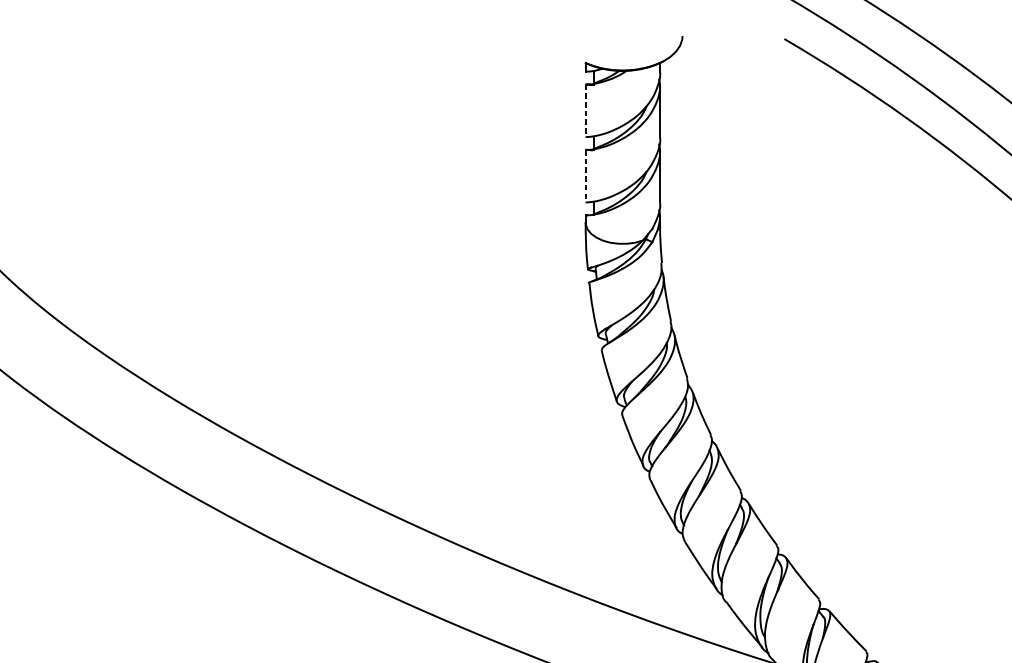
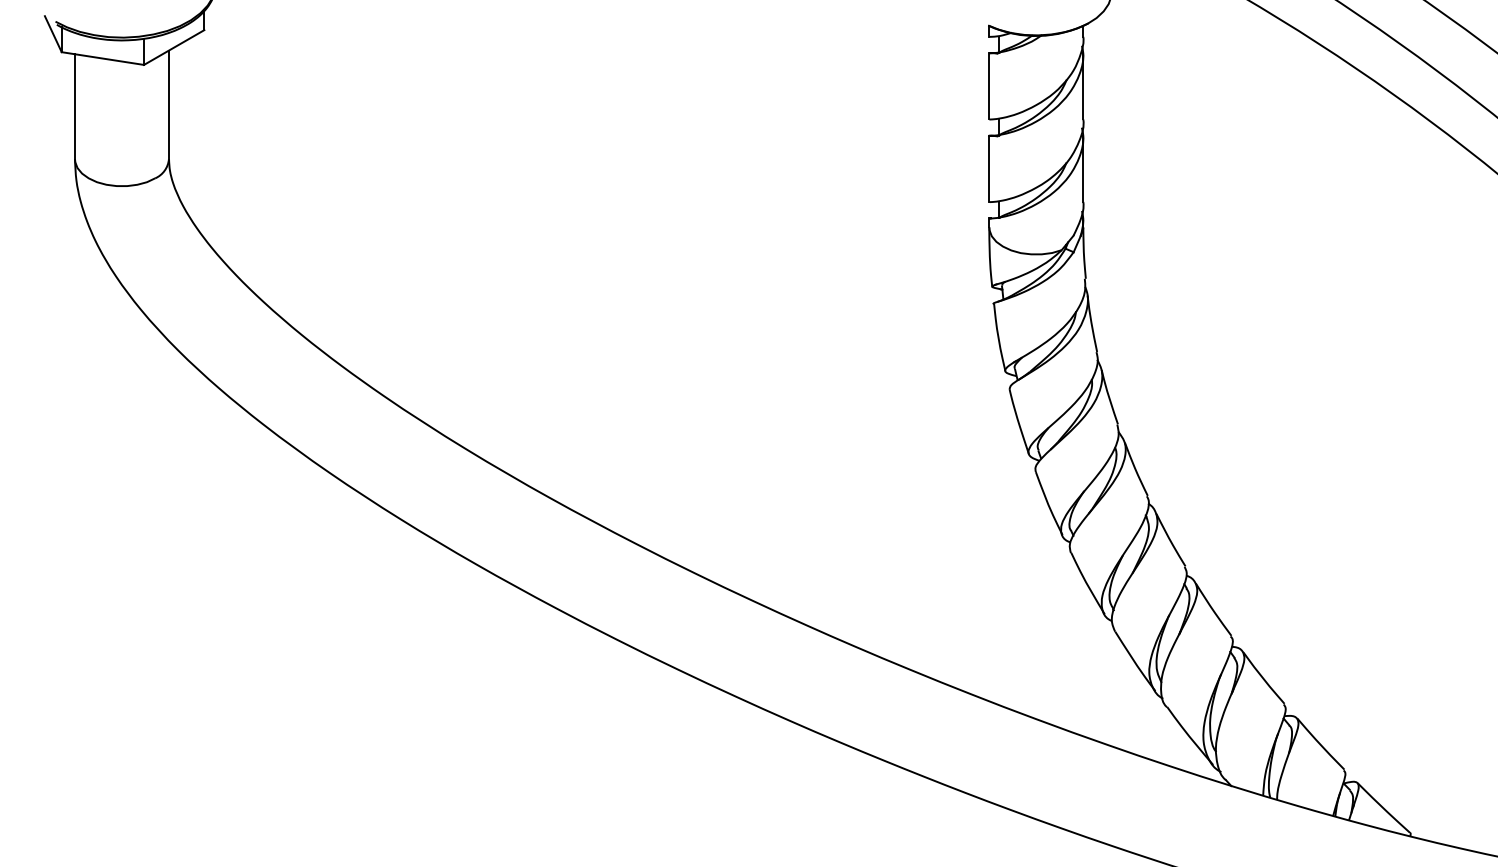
line: (585, 110) -> (989, 86), dashed -> solid
line: (585, 176) -> (989, 169), dashed -> solid

